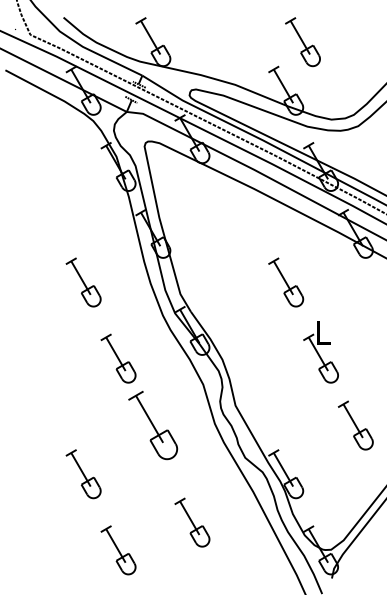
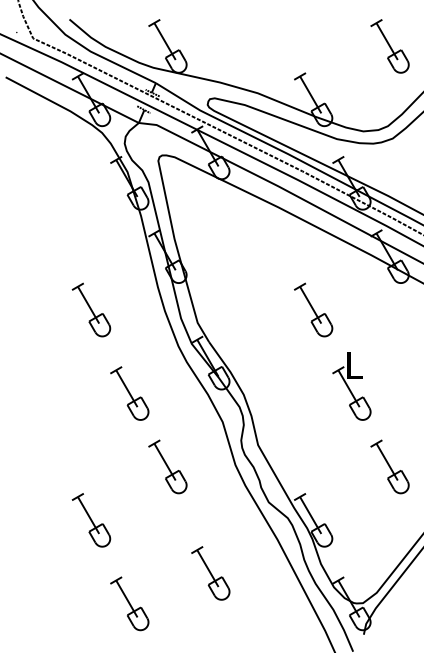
part: (302, 42) -> (389, 46), moved
part: (152, 425) -> (167, 466), size x0.71

